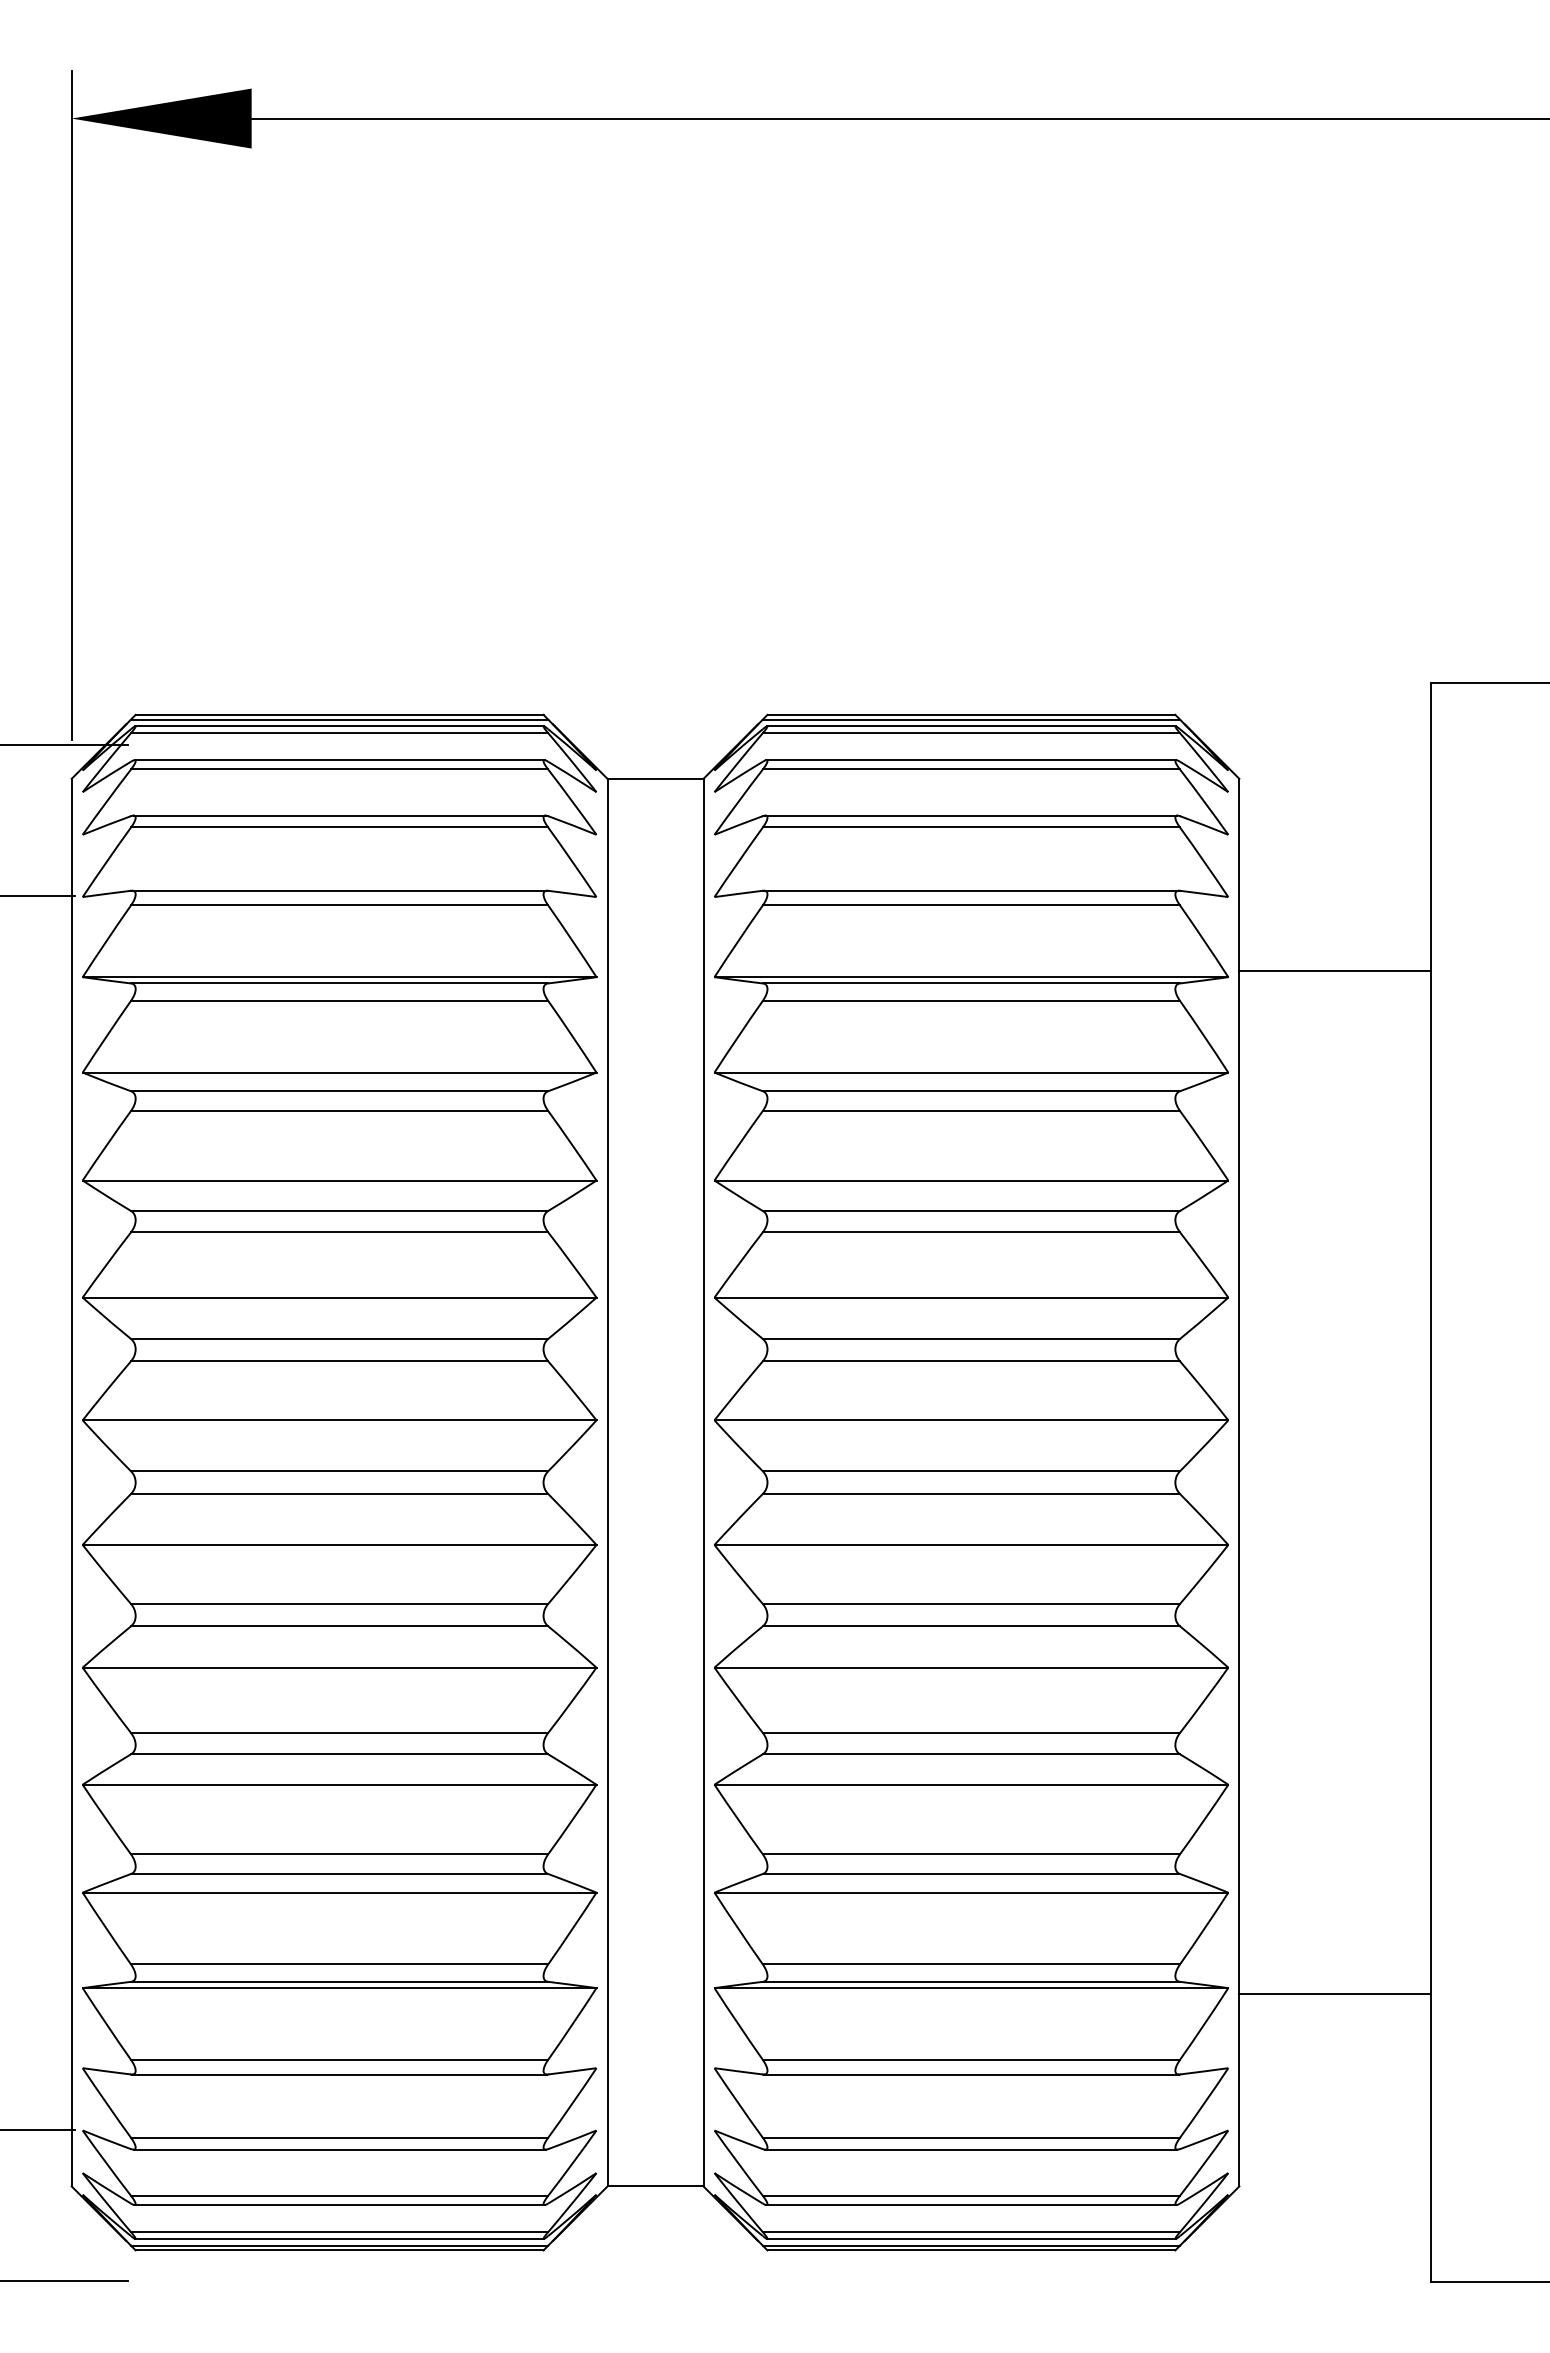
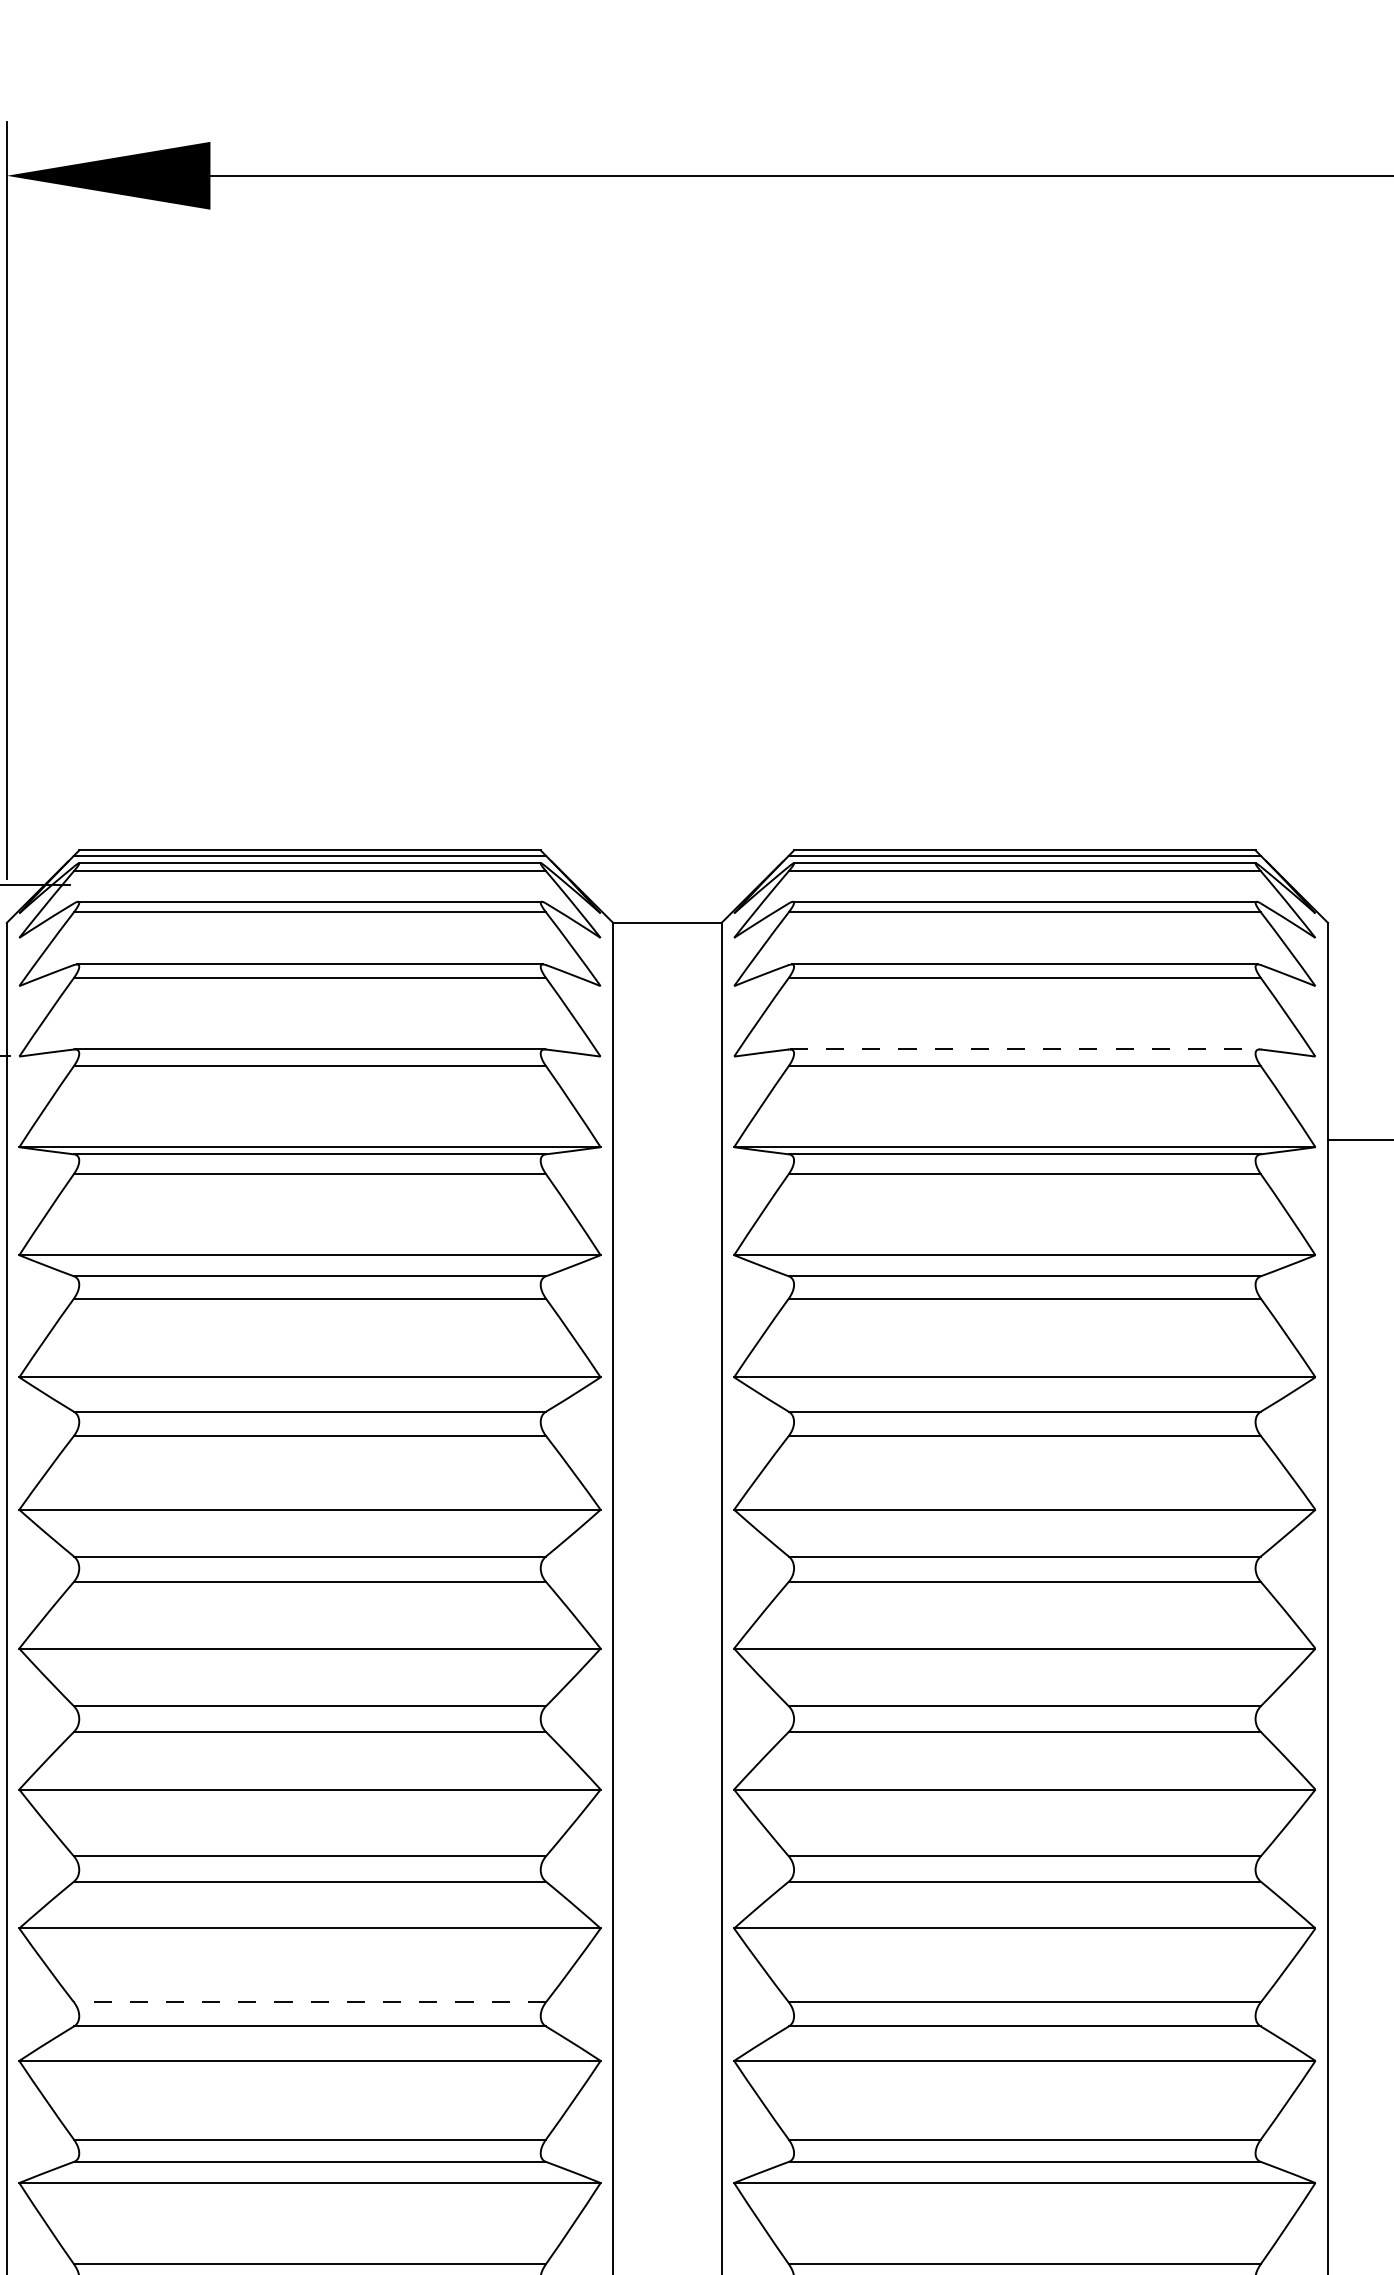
line: (971, 890) -> (1024, 1049), solid -> dashed
line: (339, 1733) -> (309, 2002), solid -> dashed

